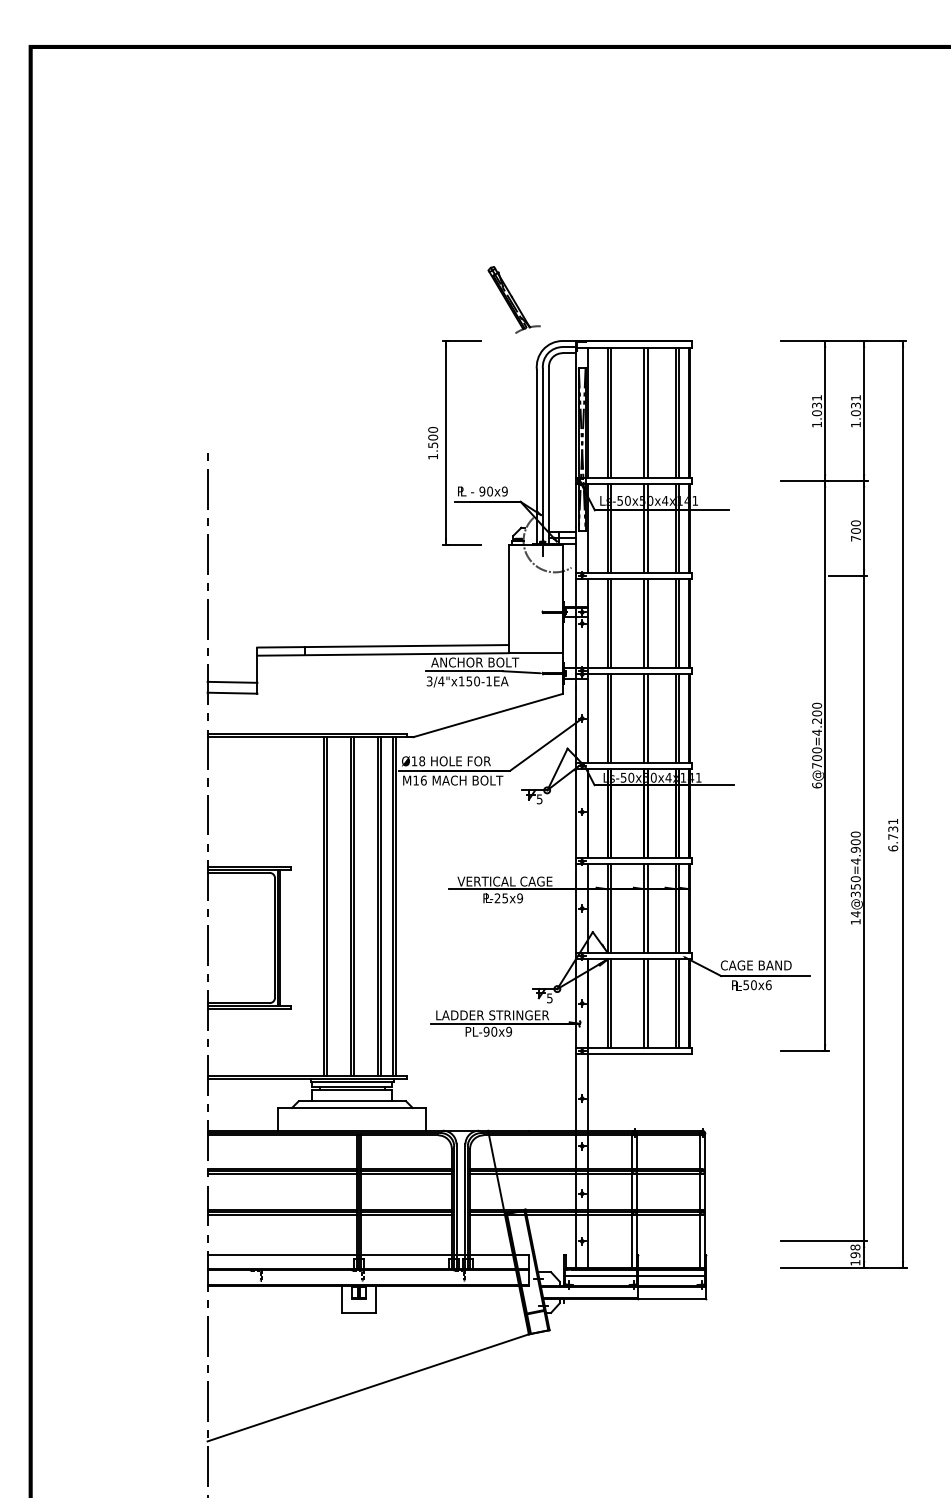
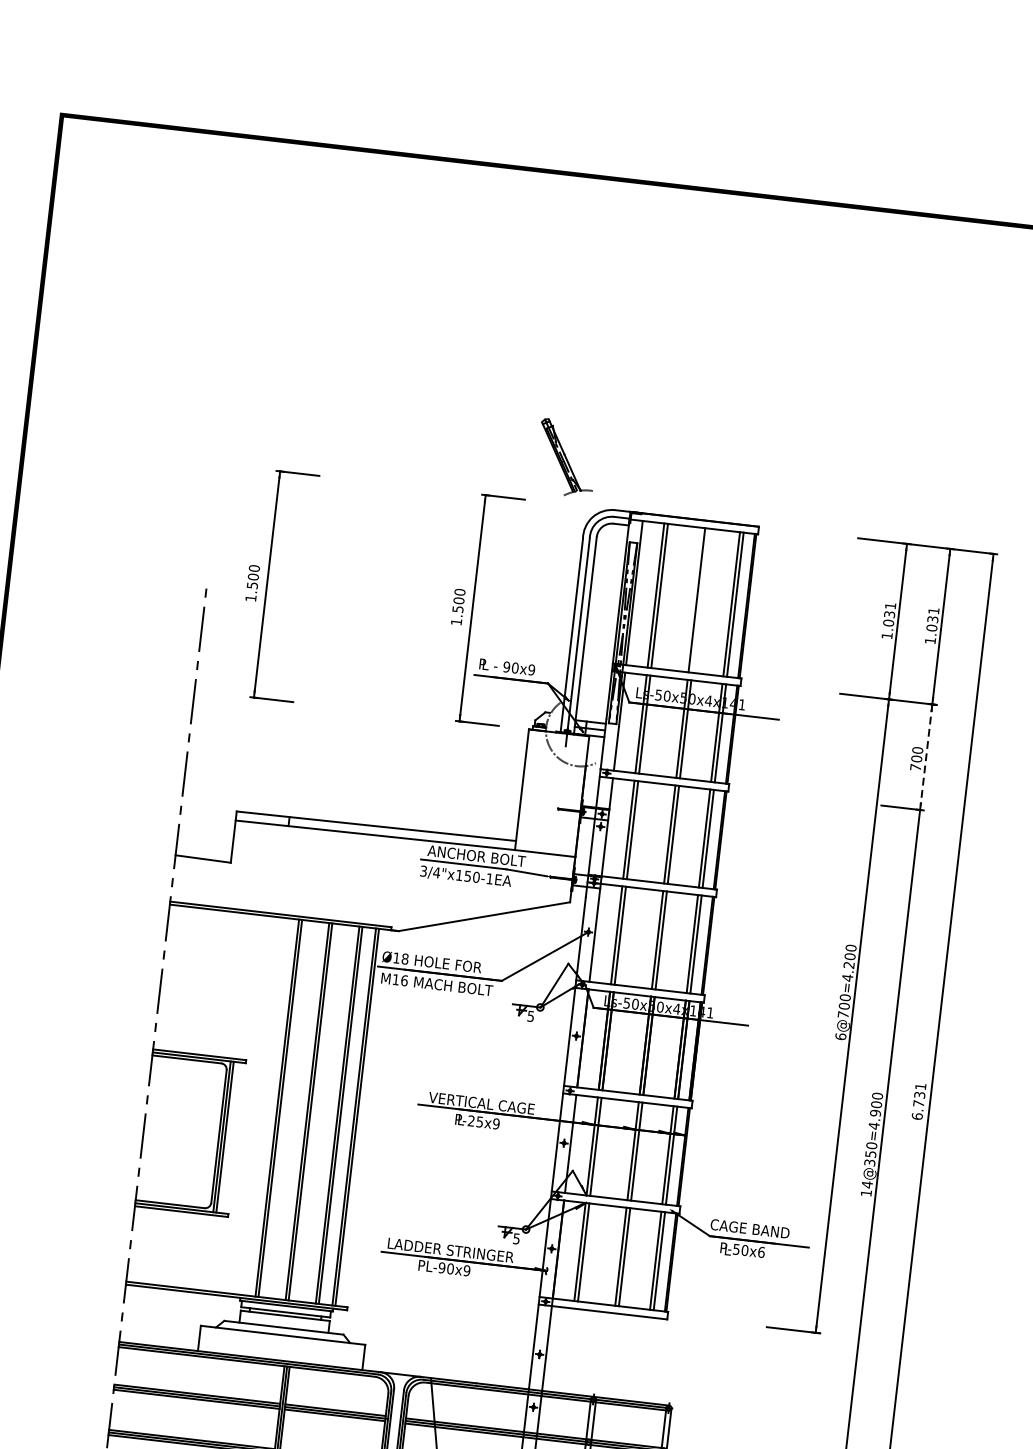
line: (647, 412) -> (700, 600), removed
part: (261, 442) -> (267, 584), added
line: (864, 528) -> (926, 757), solid -> dashed
line: (232, 681) -> (204, 846), removed

